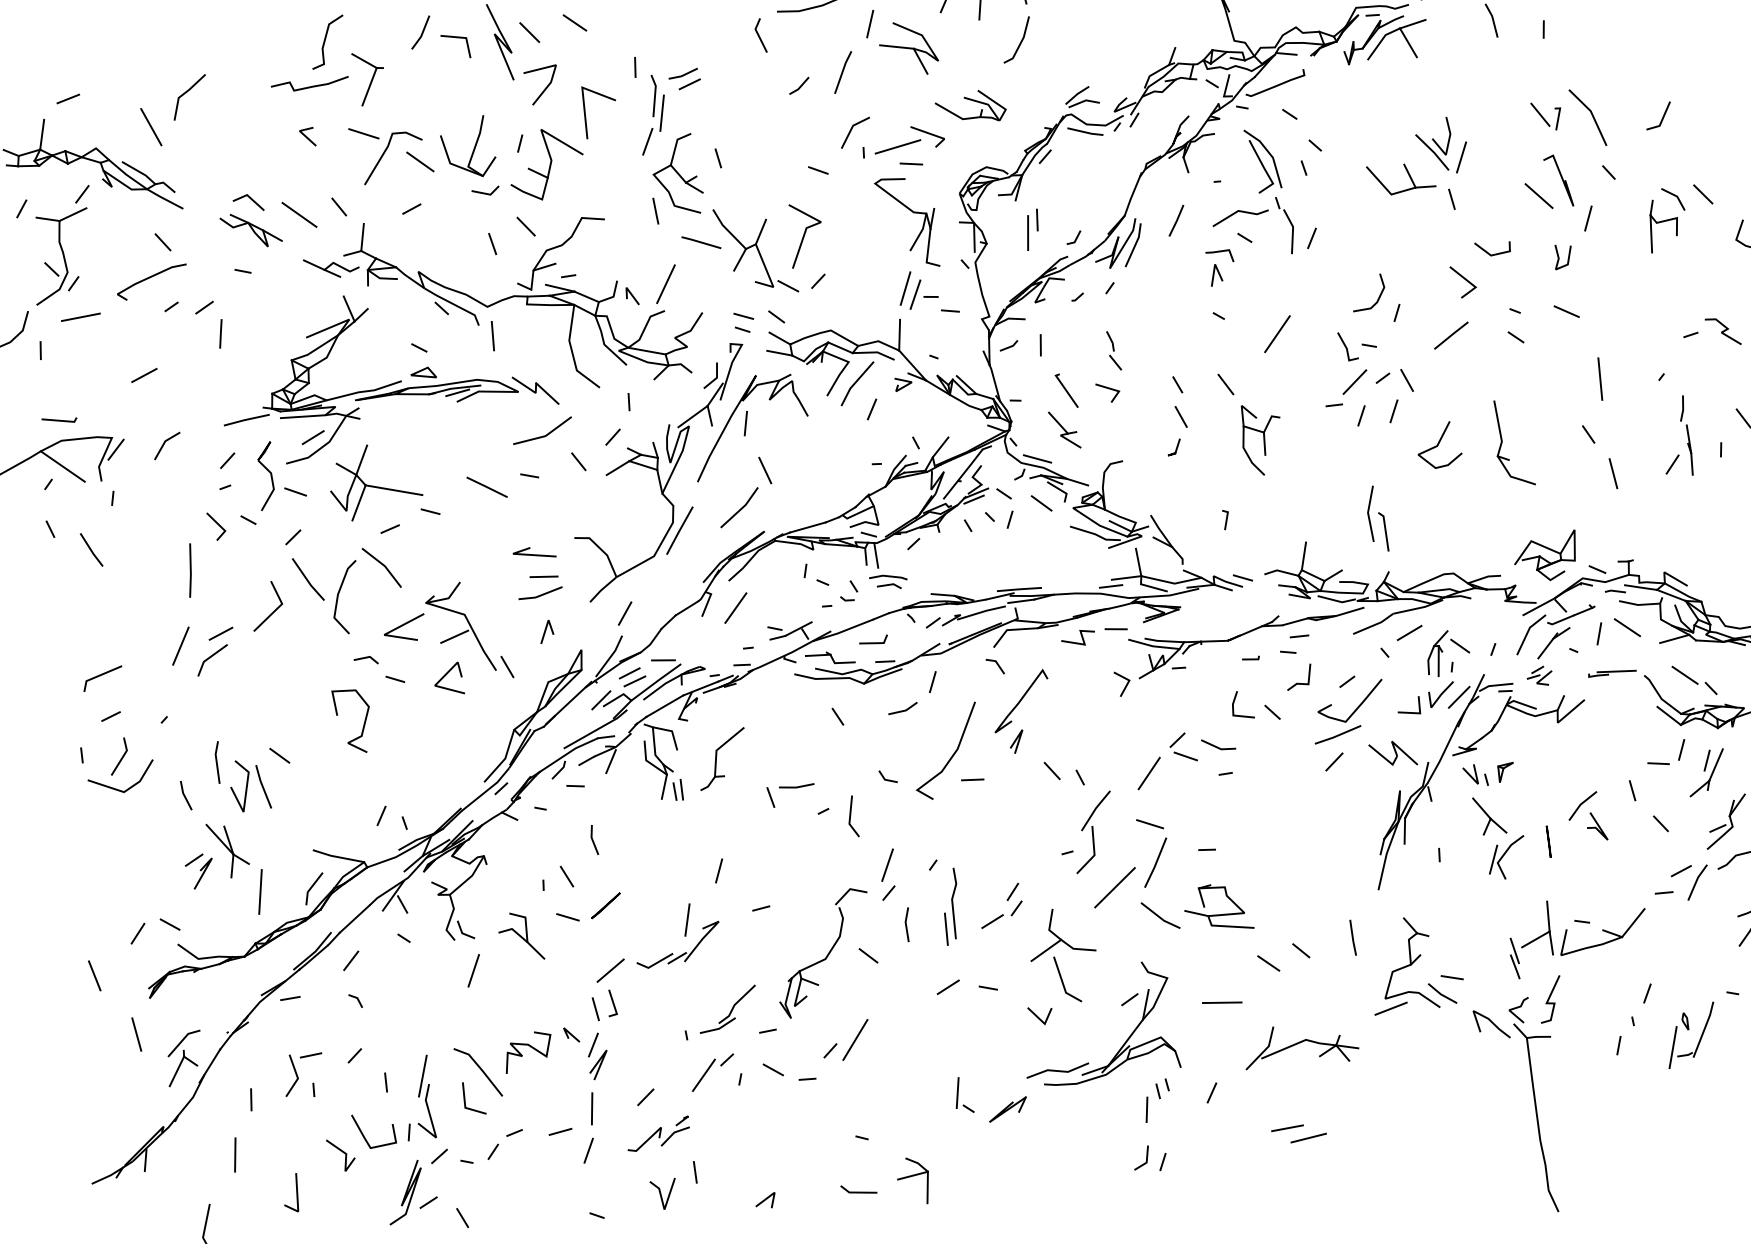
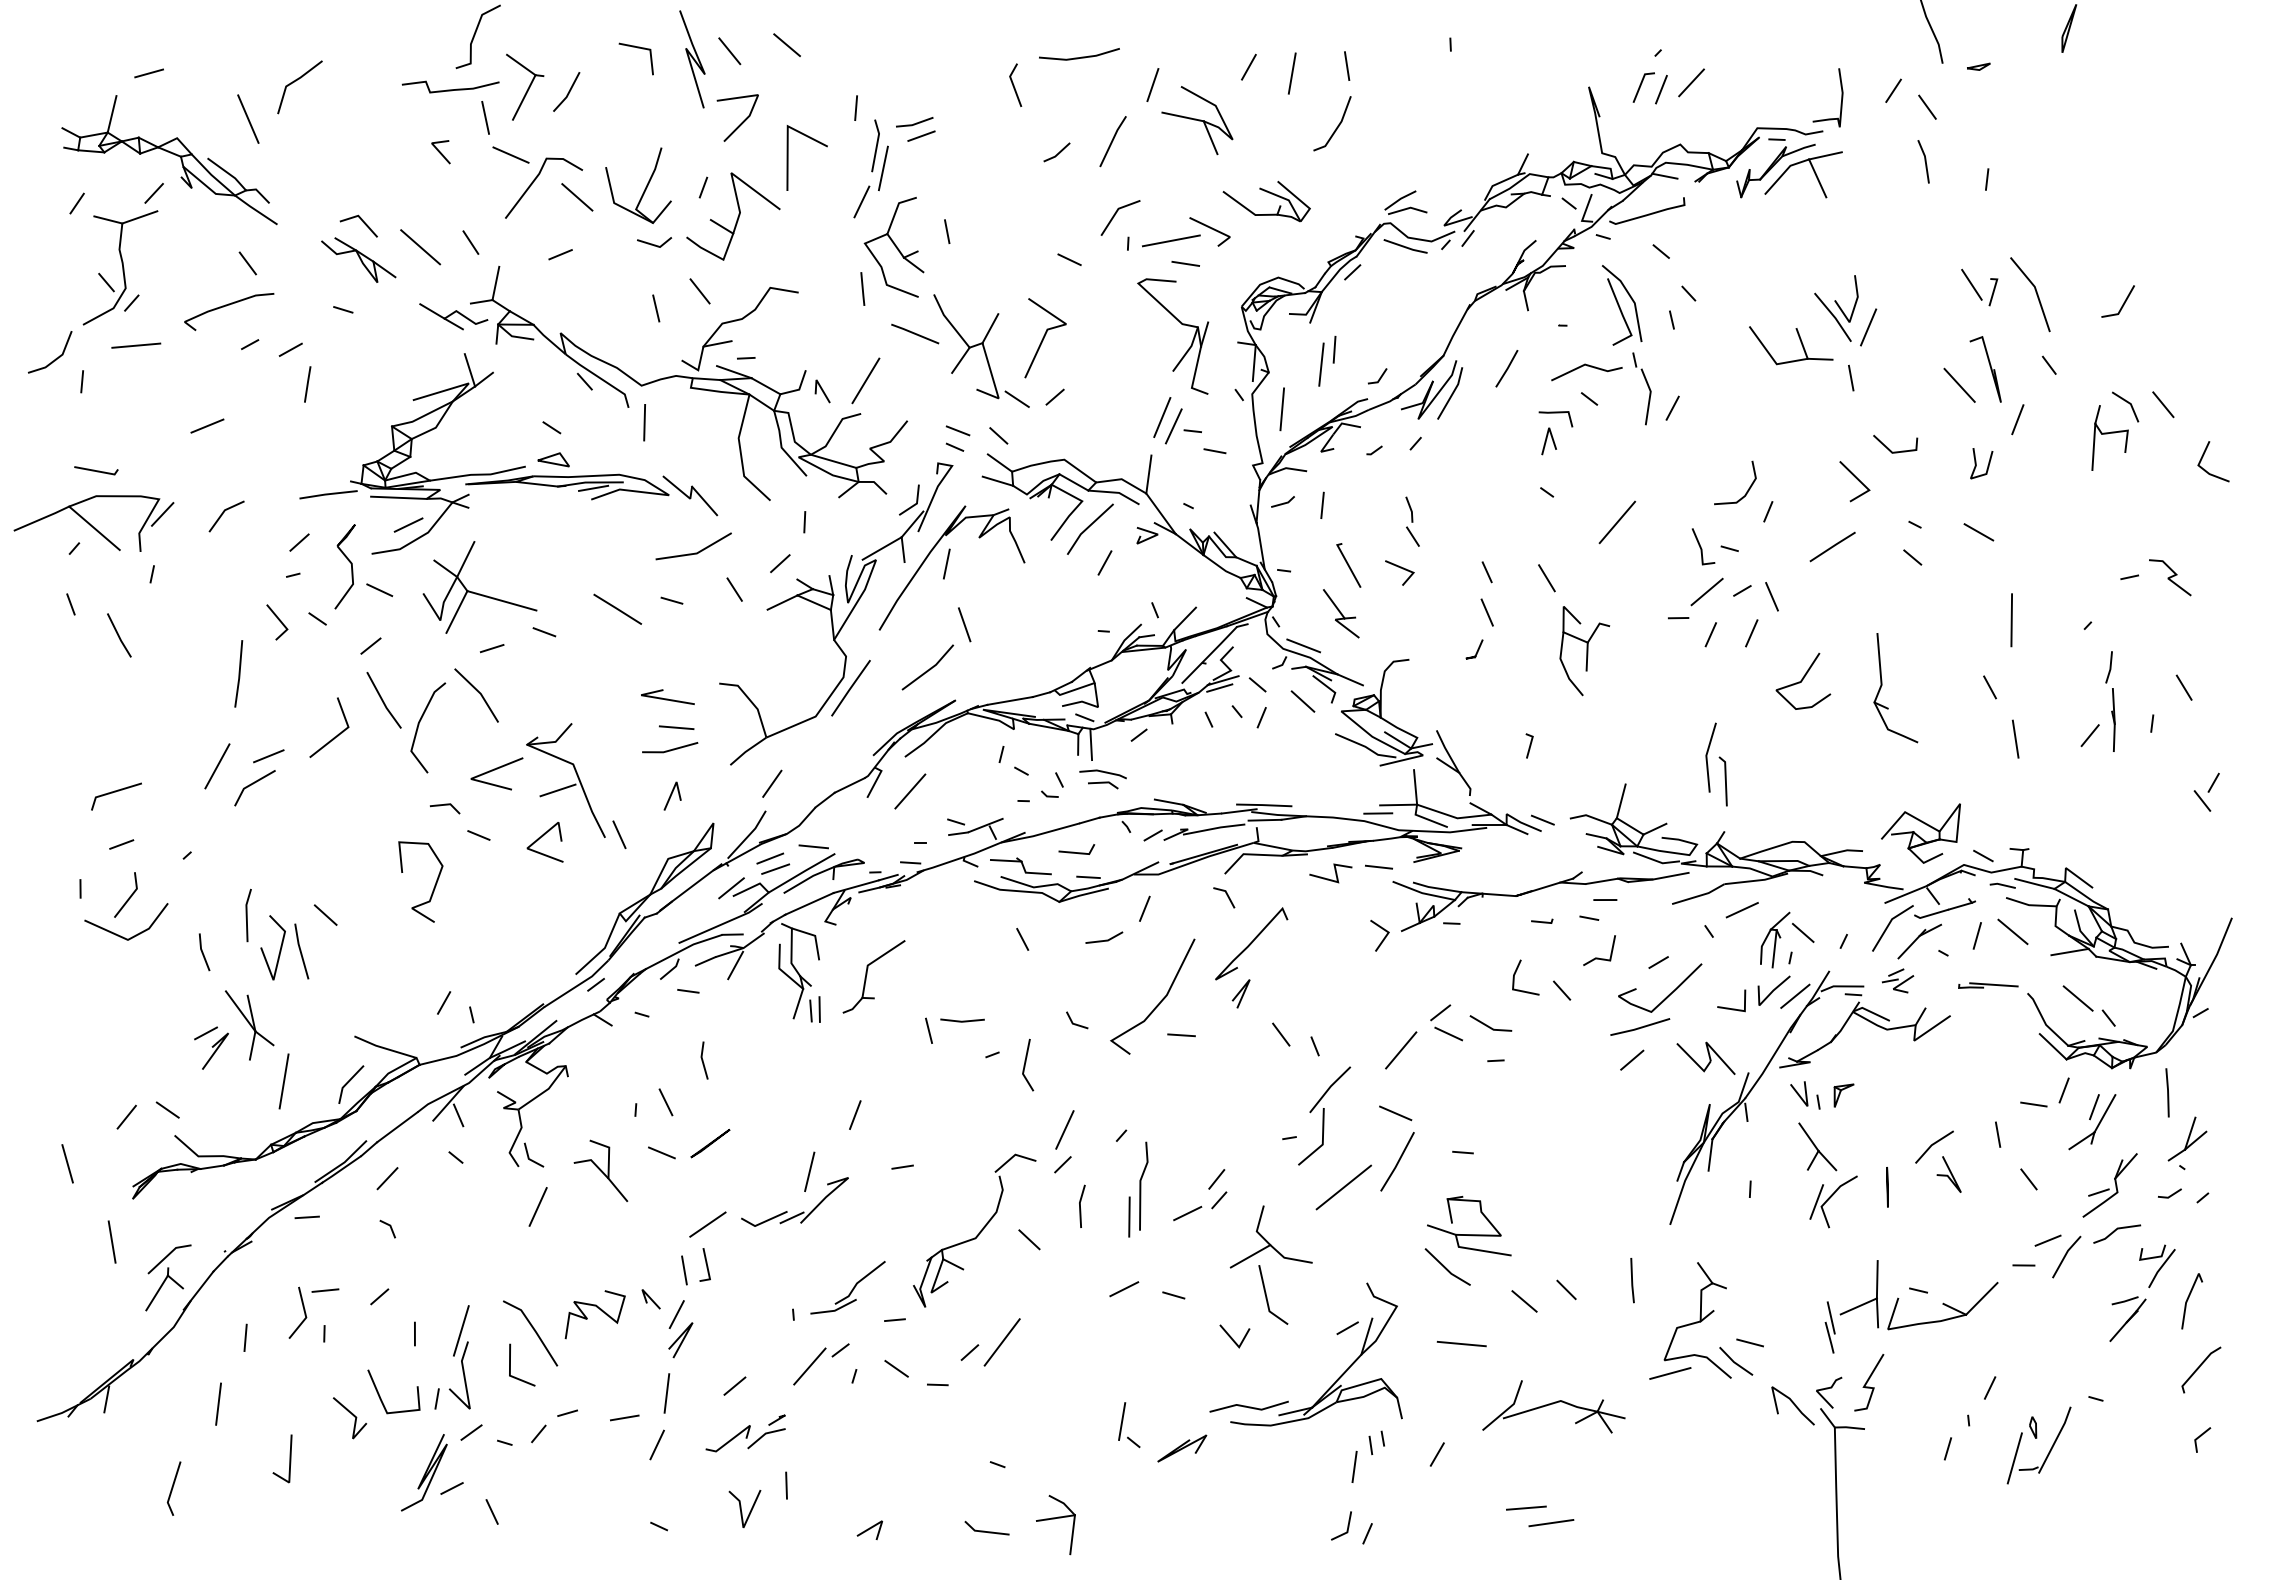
line: (422, 32) -> (568, 91), moved
line: (340, 105) -> (485, 117), added
line: (1000, 272) -> (1282, 409), added
line: (1159, 916) -> (1446, 1267), moved

